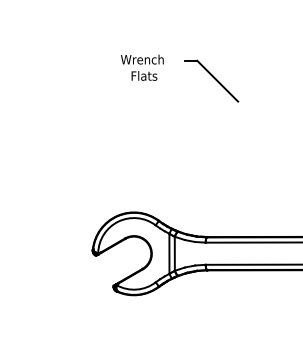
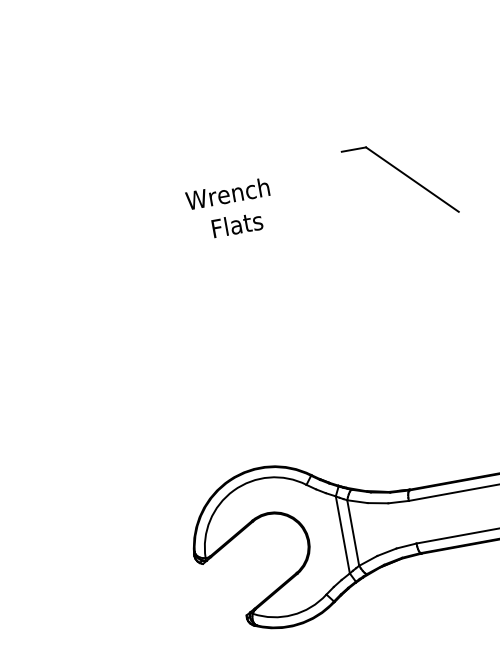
text: (142, 67) -> (230, 209), moved
part: (211, 80) -> (400, 180), moved

